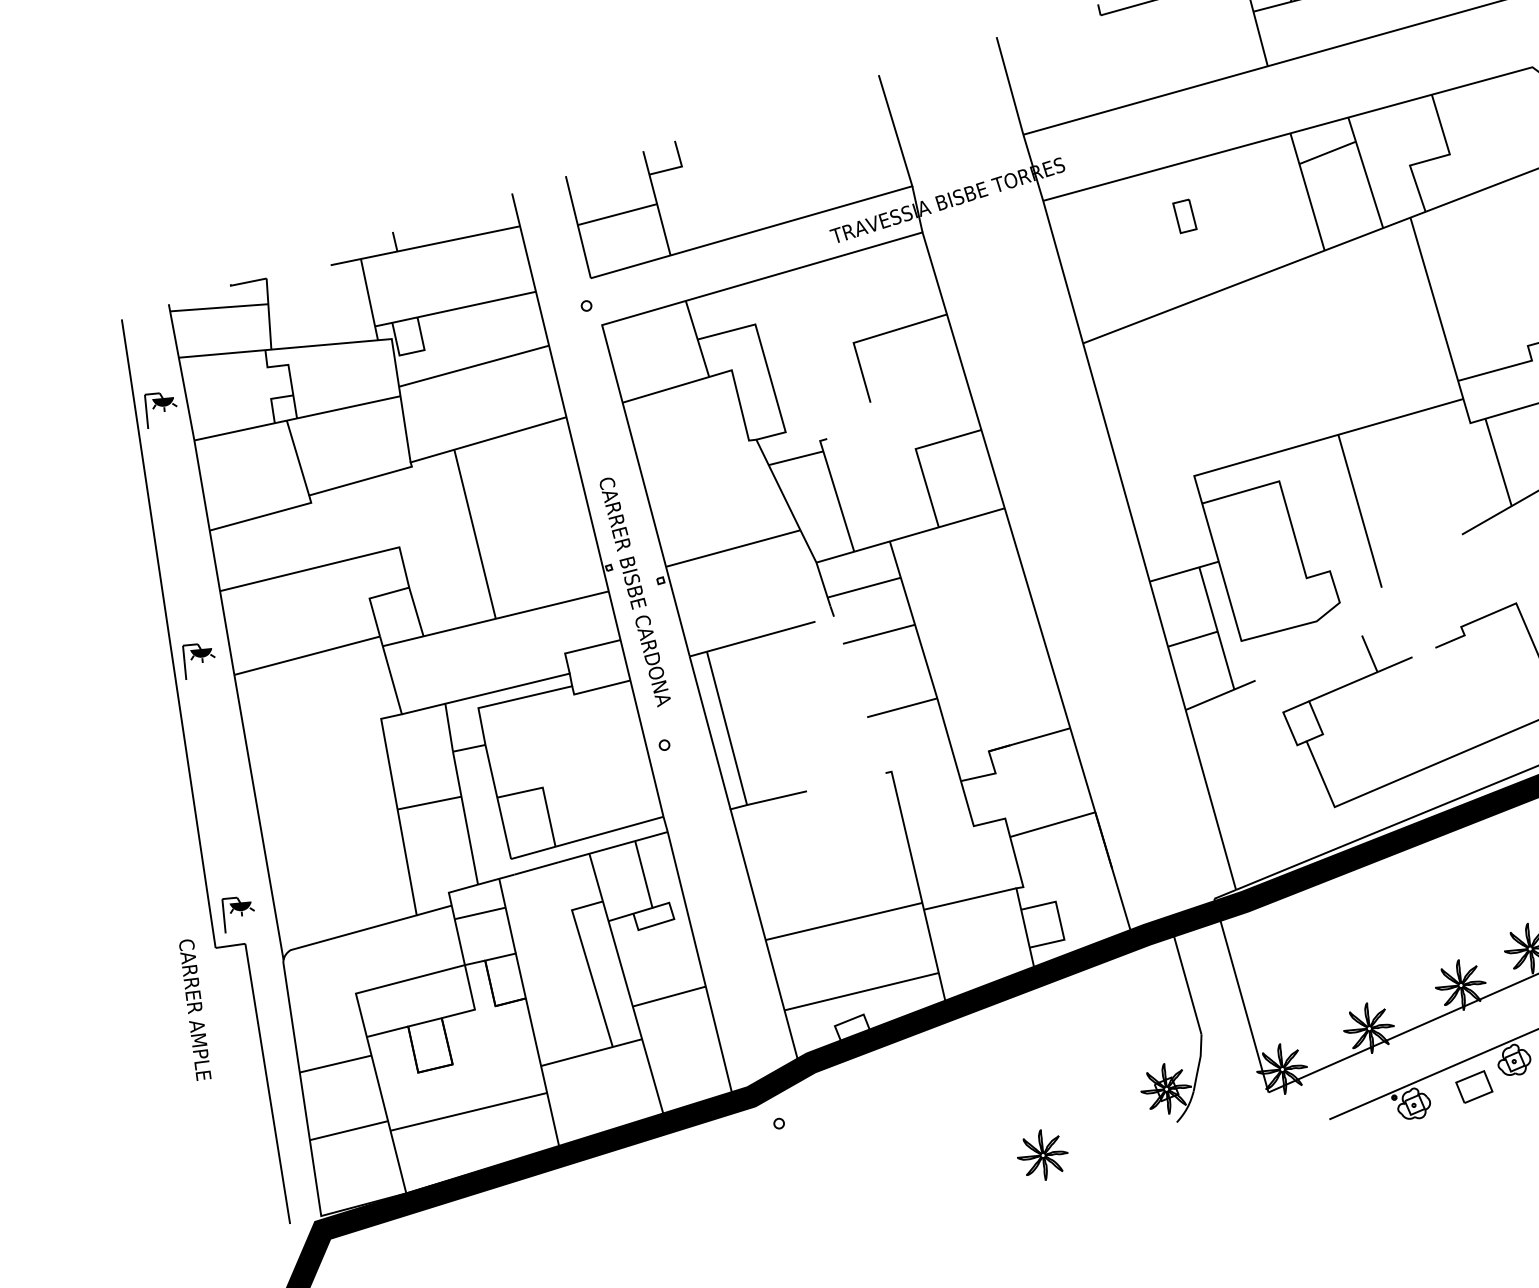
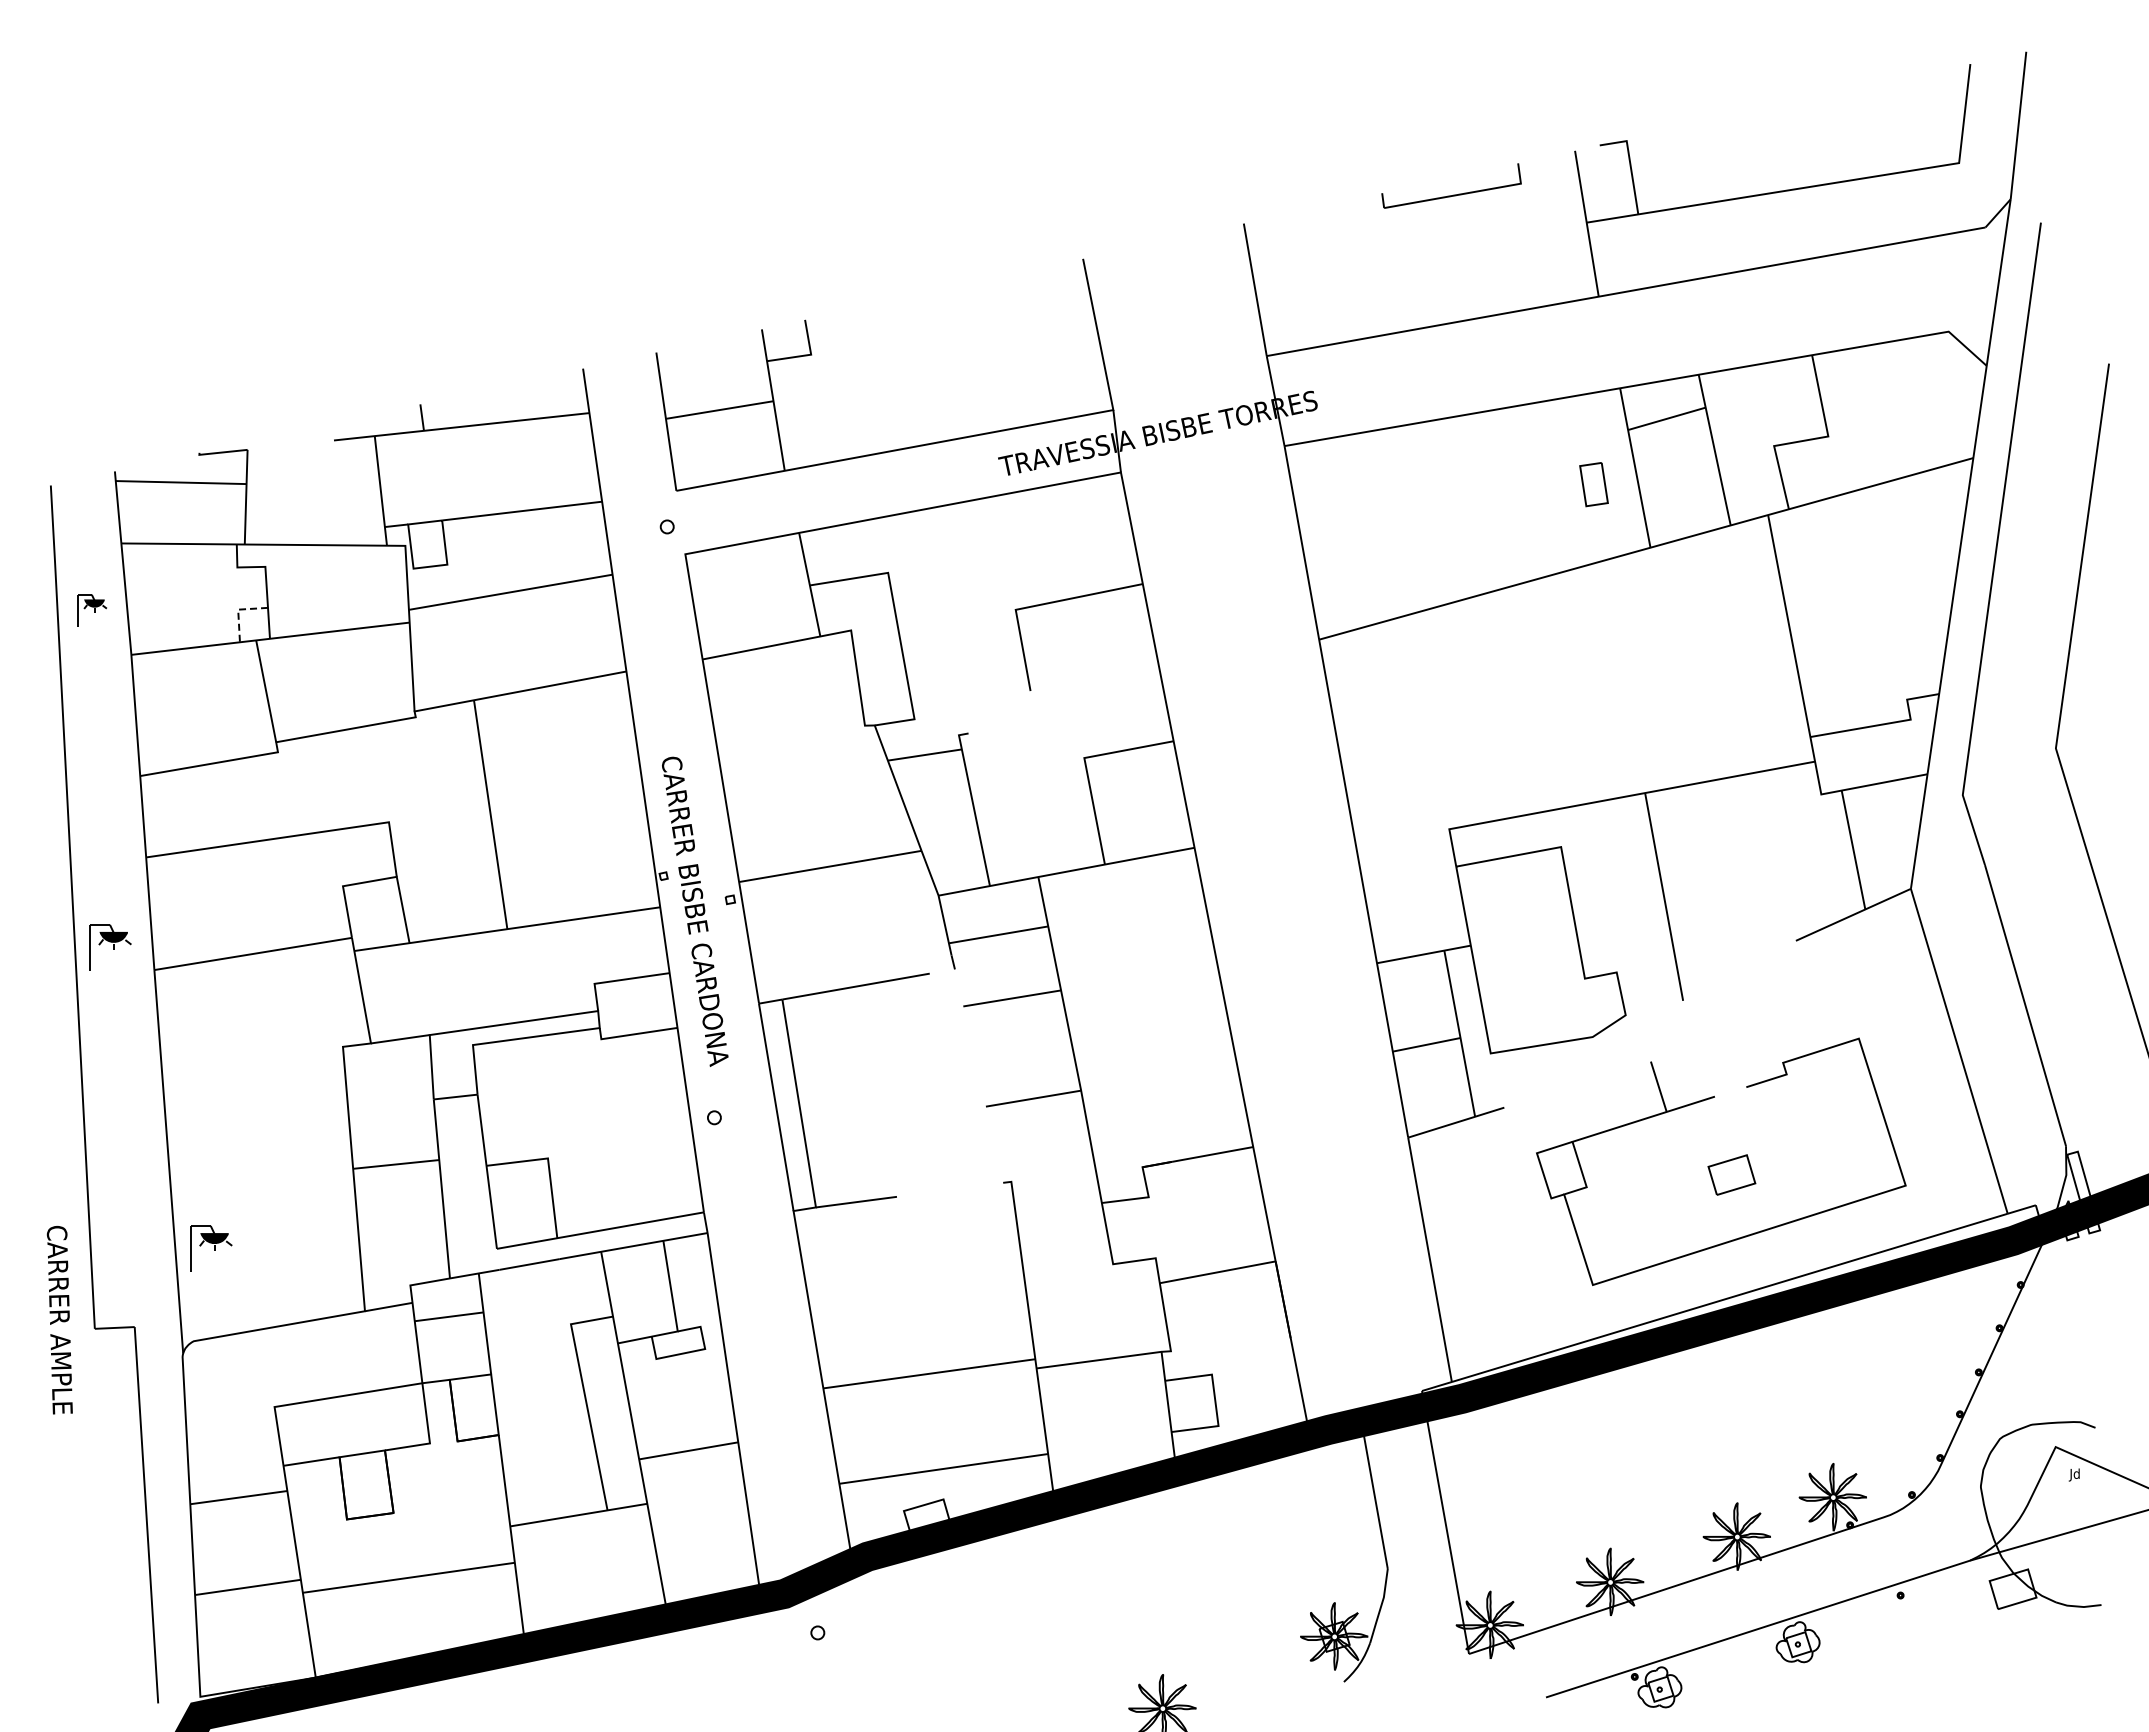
part: (1184, 216) -> (1593, 484), moved
line: (271, 399) -> (238, 610), solid -> dashed
part: (162, 410) -> (92, 610), size x0.7
part: (239, 914) -> (211, 1248), moved
text: (194, 1010) -> (59, 1320), moved
part: (1473, 1086) -> (1731, 1174), moved

